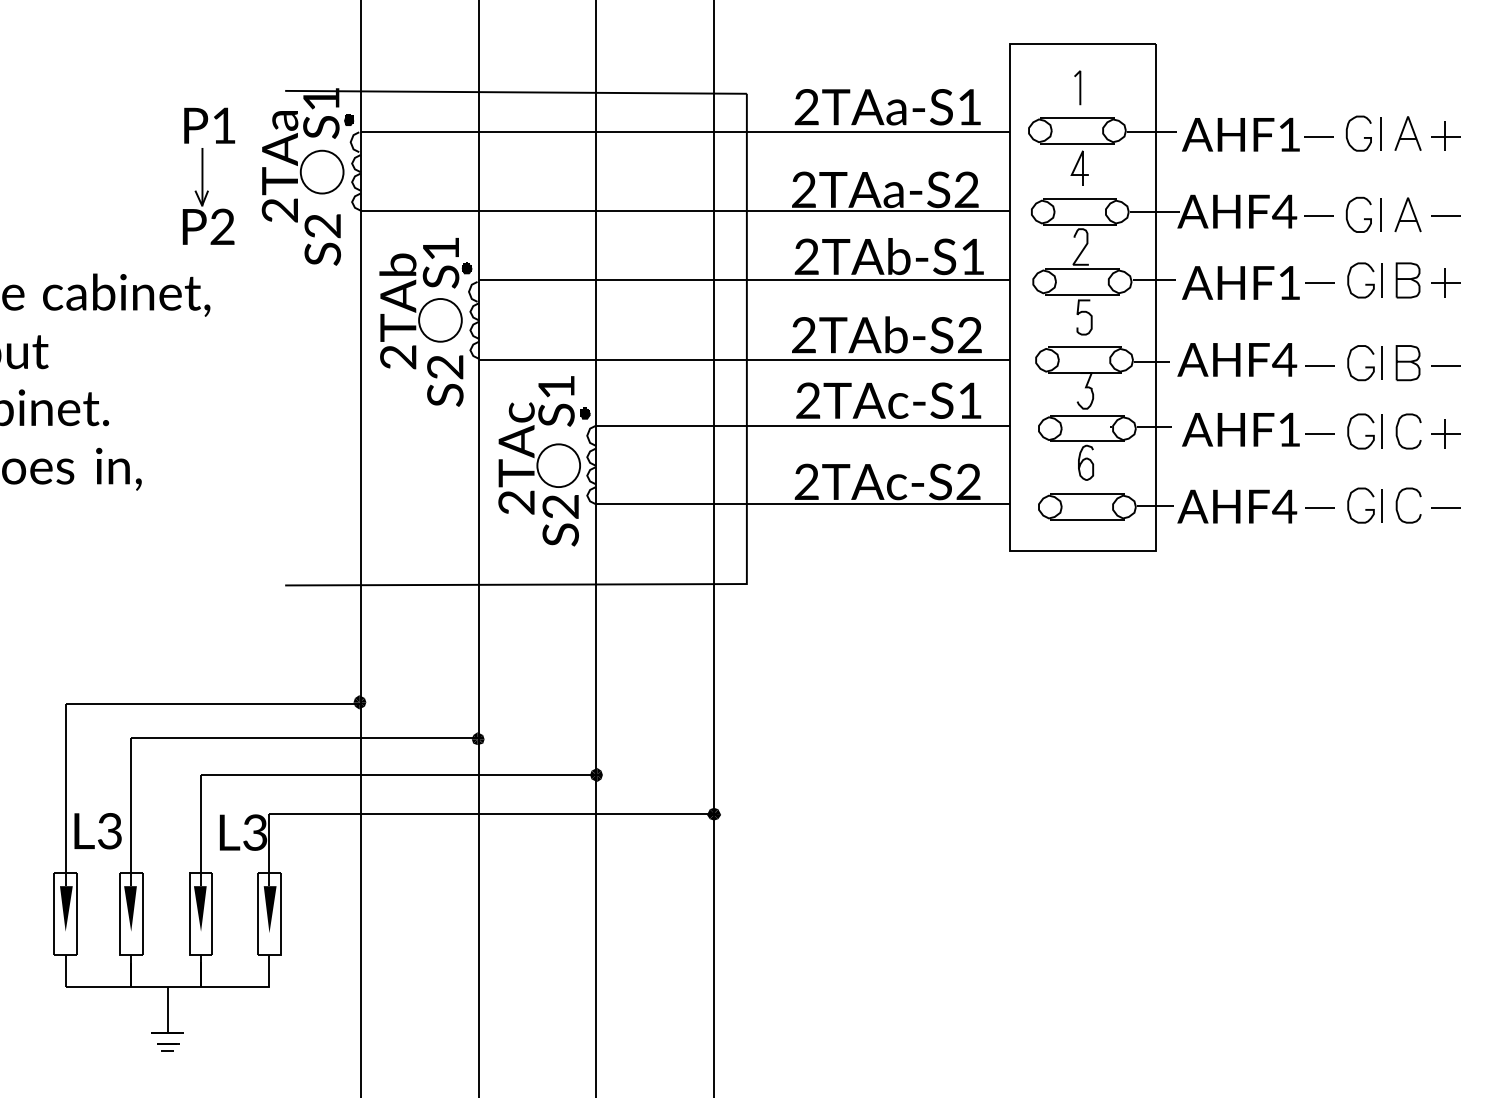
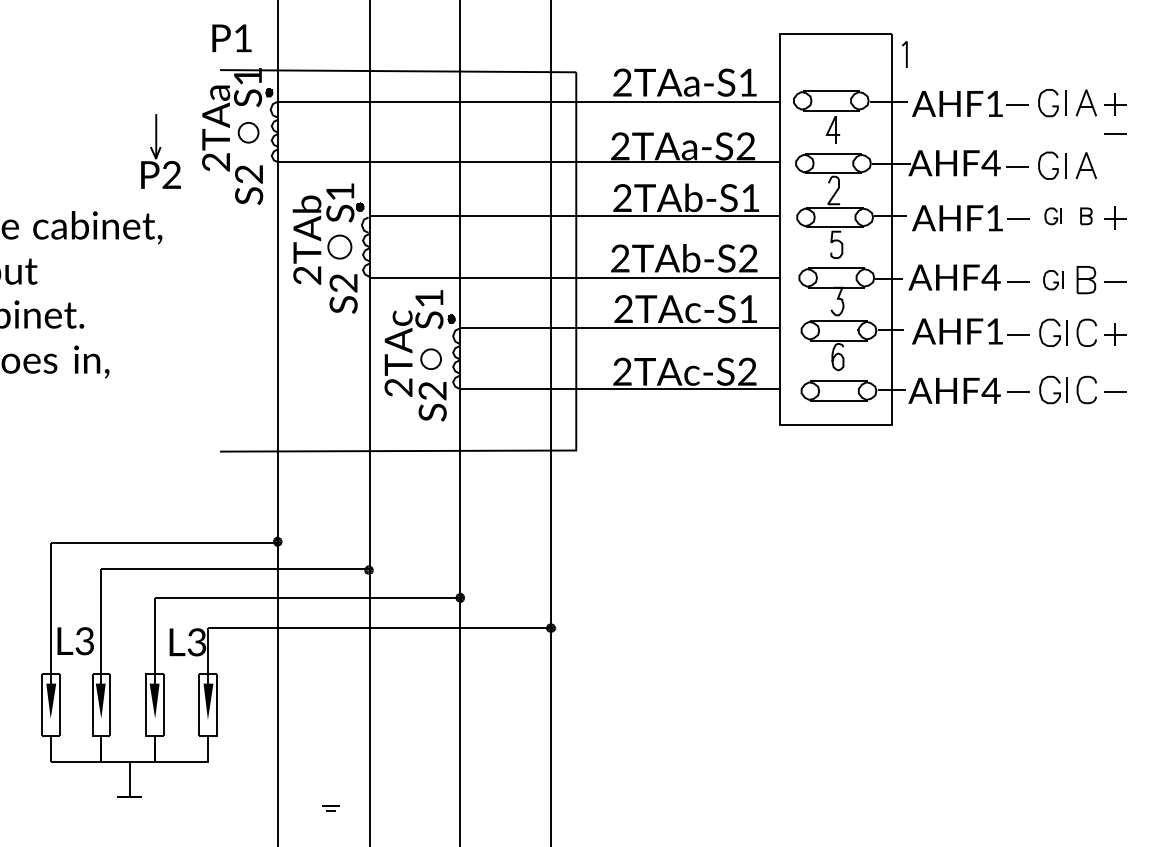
line: (1079, 87) -> (906, 54), moved
text: (209, 125) -> (231, 38), moved
circle: (321, 171) -> (248, 132), size x0.6
line: (1445, 215) -> (1115, 133), moved
part: (1364, 280) -> (1052, 216), size x0.6
part: (1407, 280) -> (1085, 216), size x0.6
circle: (440, 320) -> (339, 247), size x0.7
part: (1364, 363) -> (1052, 280), size x0.7
circle: (558, 465) -> (430, 359), size x0.6
part: (168, 1047) -> (331, 808), moved

